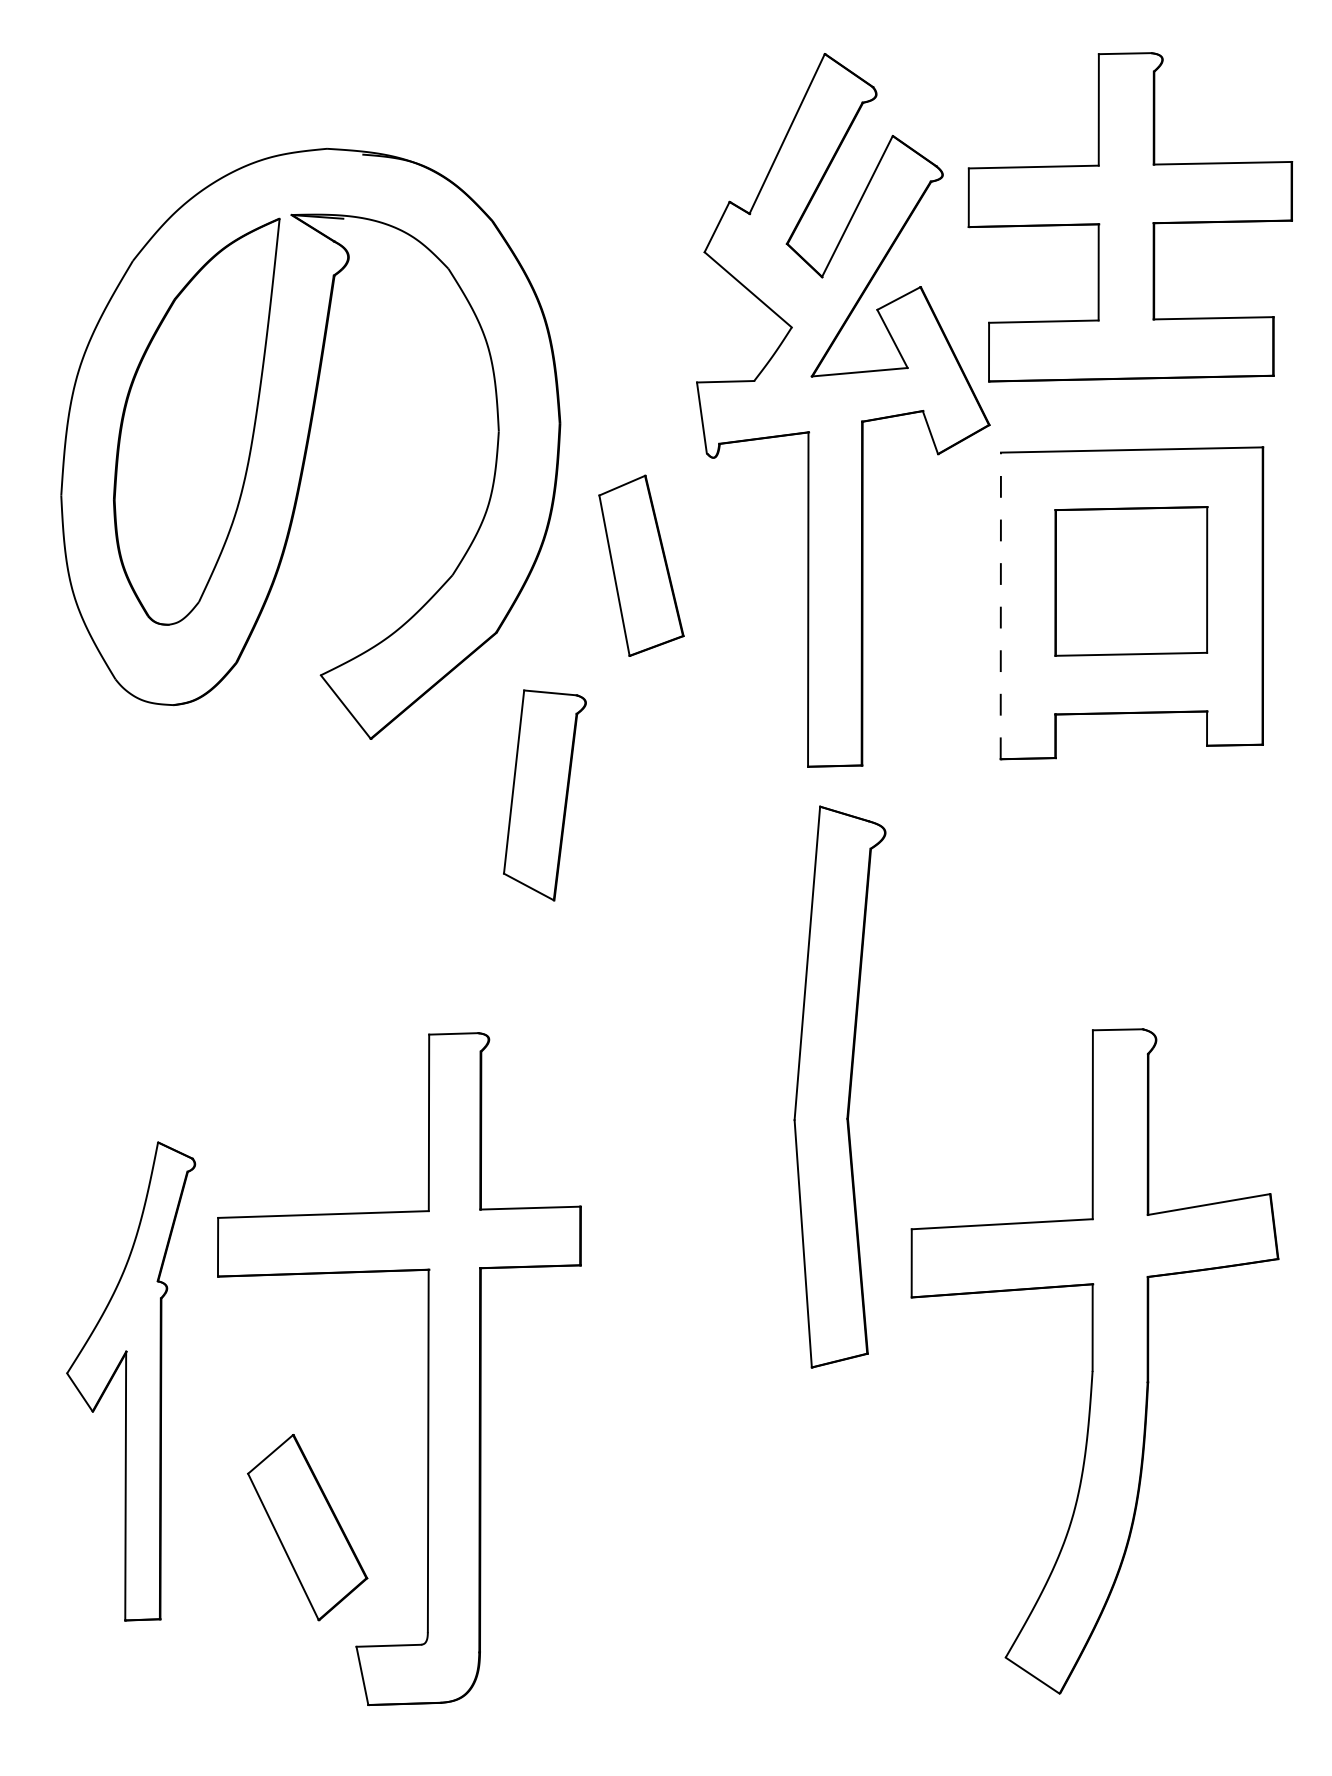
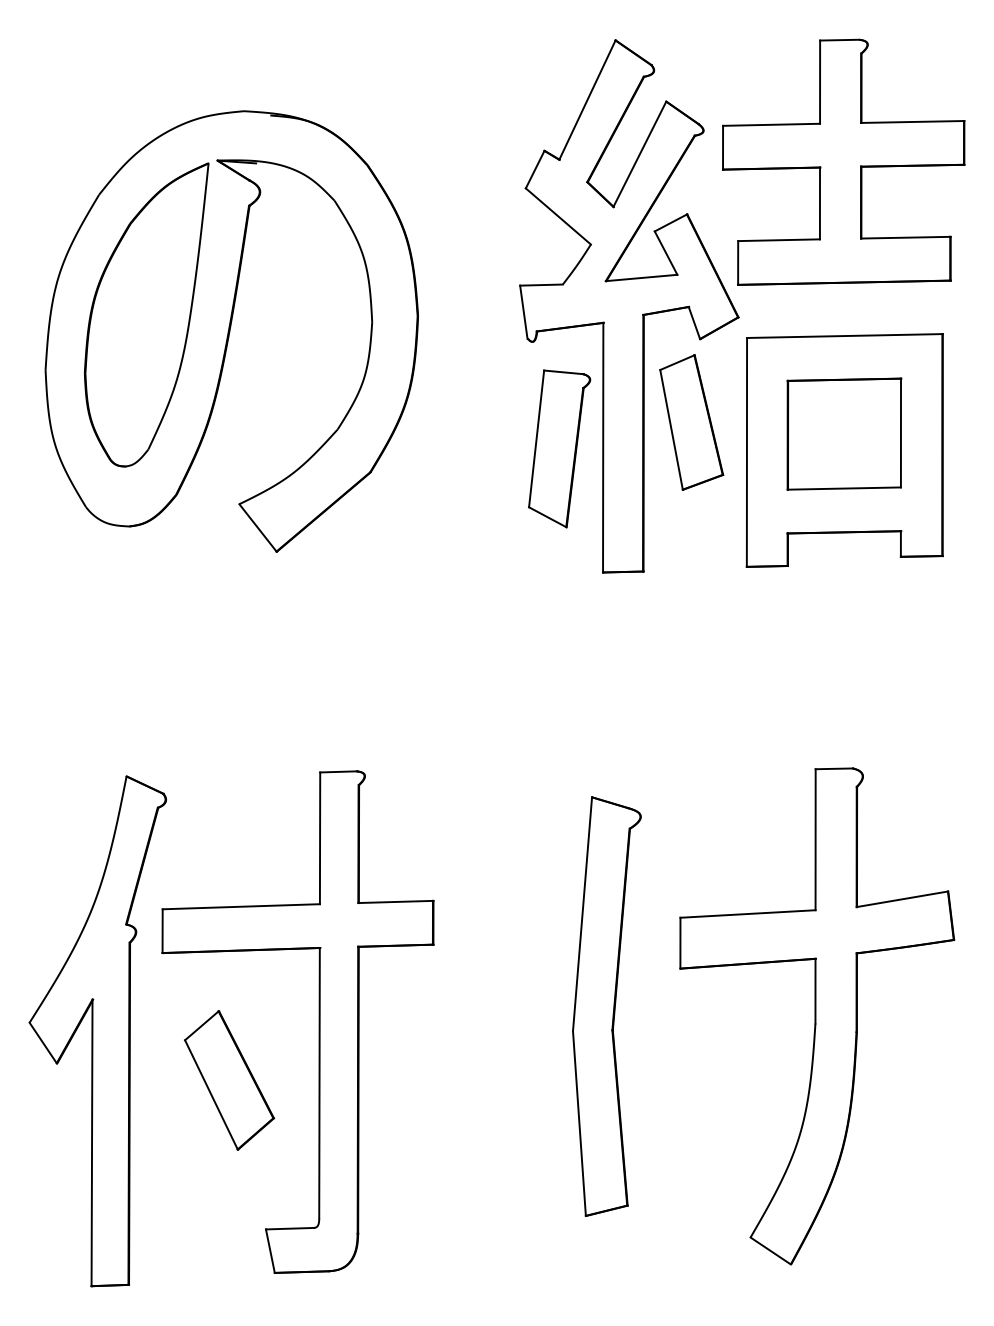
part: (641, 565) -> (691, 422), moved
line: (1000, 604) -> (746, 451), dashed -> solid
part: (544, 794) -> (559, 448), moved
part: (839, 1086) -> (606, 1006), moved
part: (130, 1381) -> (97, 1031), size x1.43
part: (307, 1527) -> (229, 1080), moved

